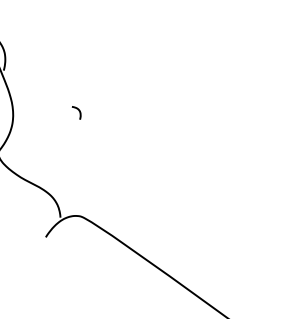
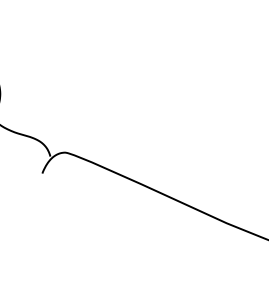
curve: (76, 110) -> (46, 73), removed

